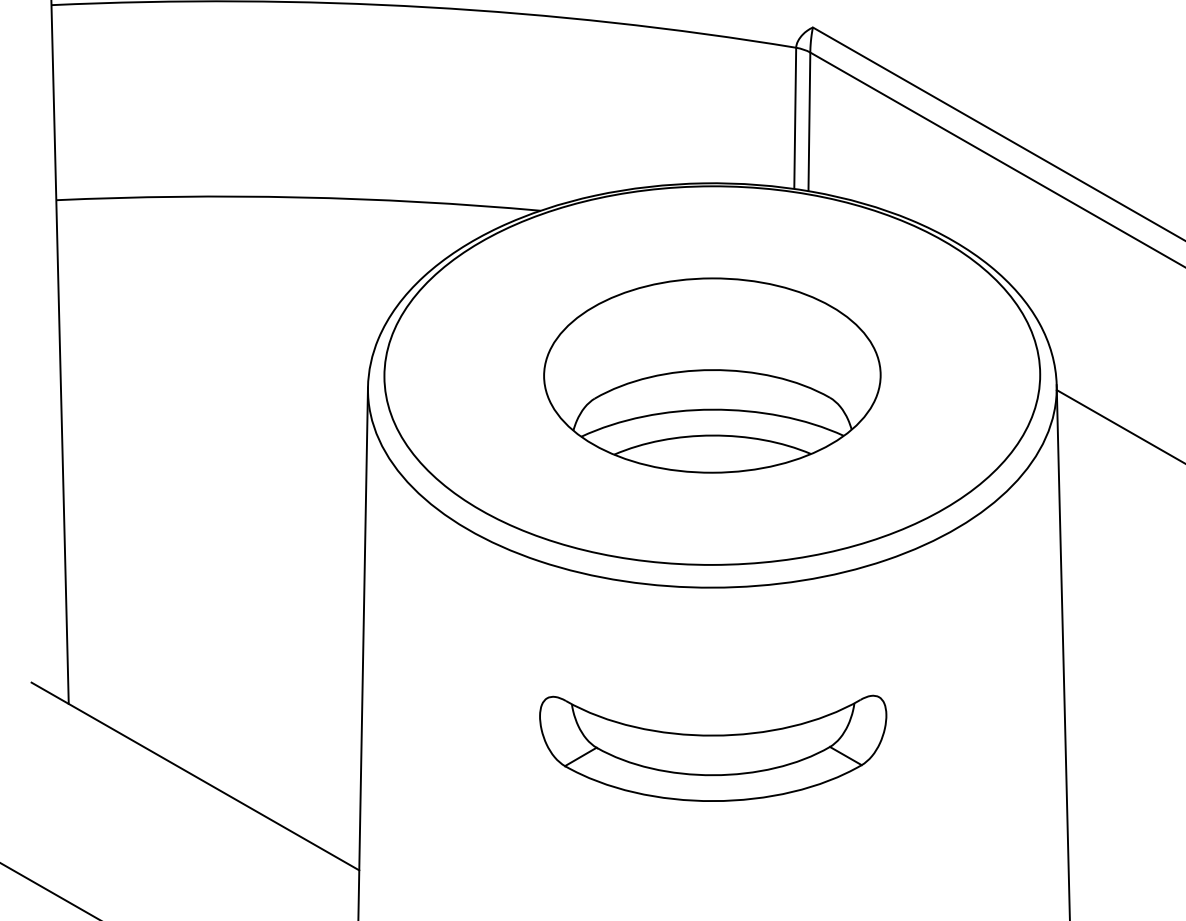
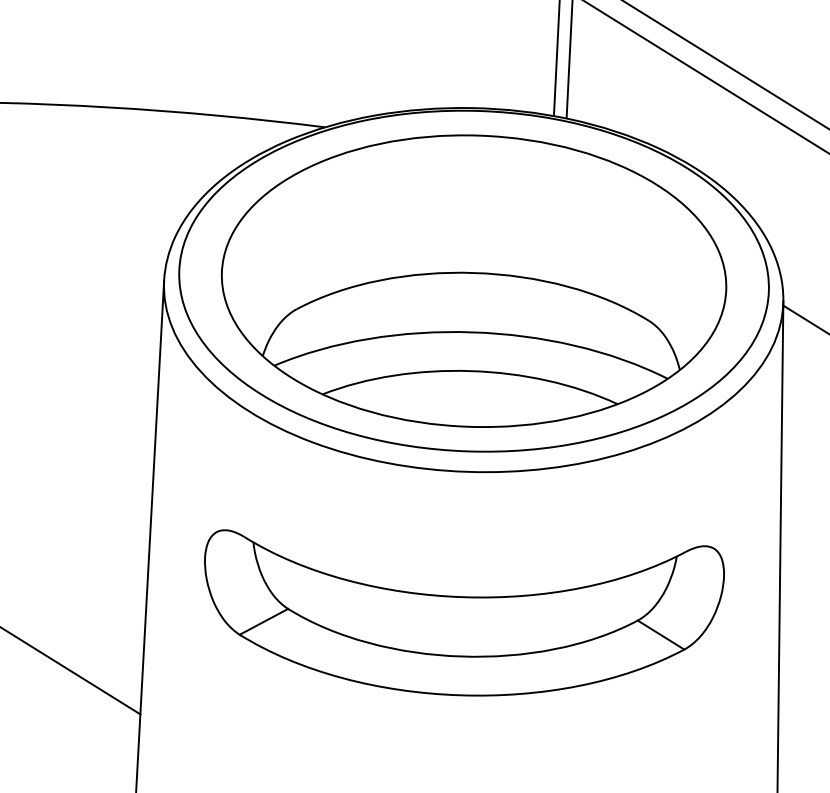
part: (712, 375) -> (474, 281), size x1.67
part: (712, 748) -> (461, 616), size x1.67

